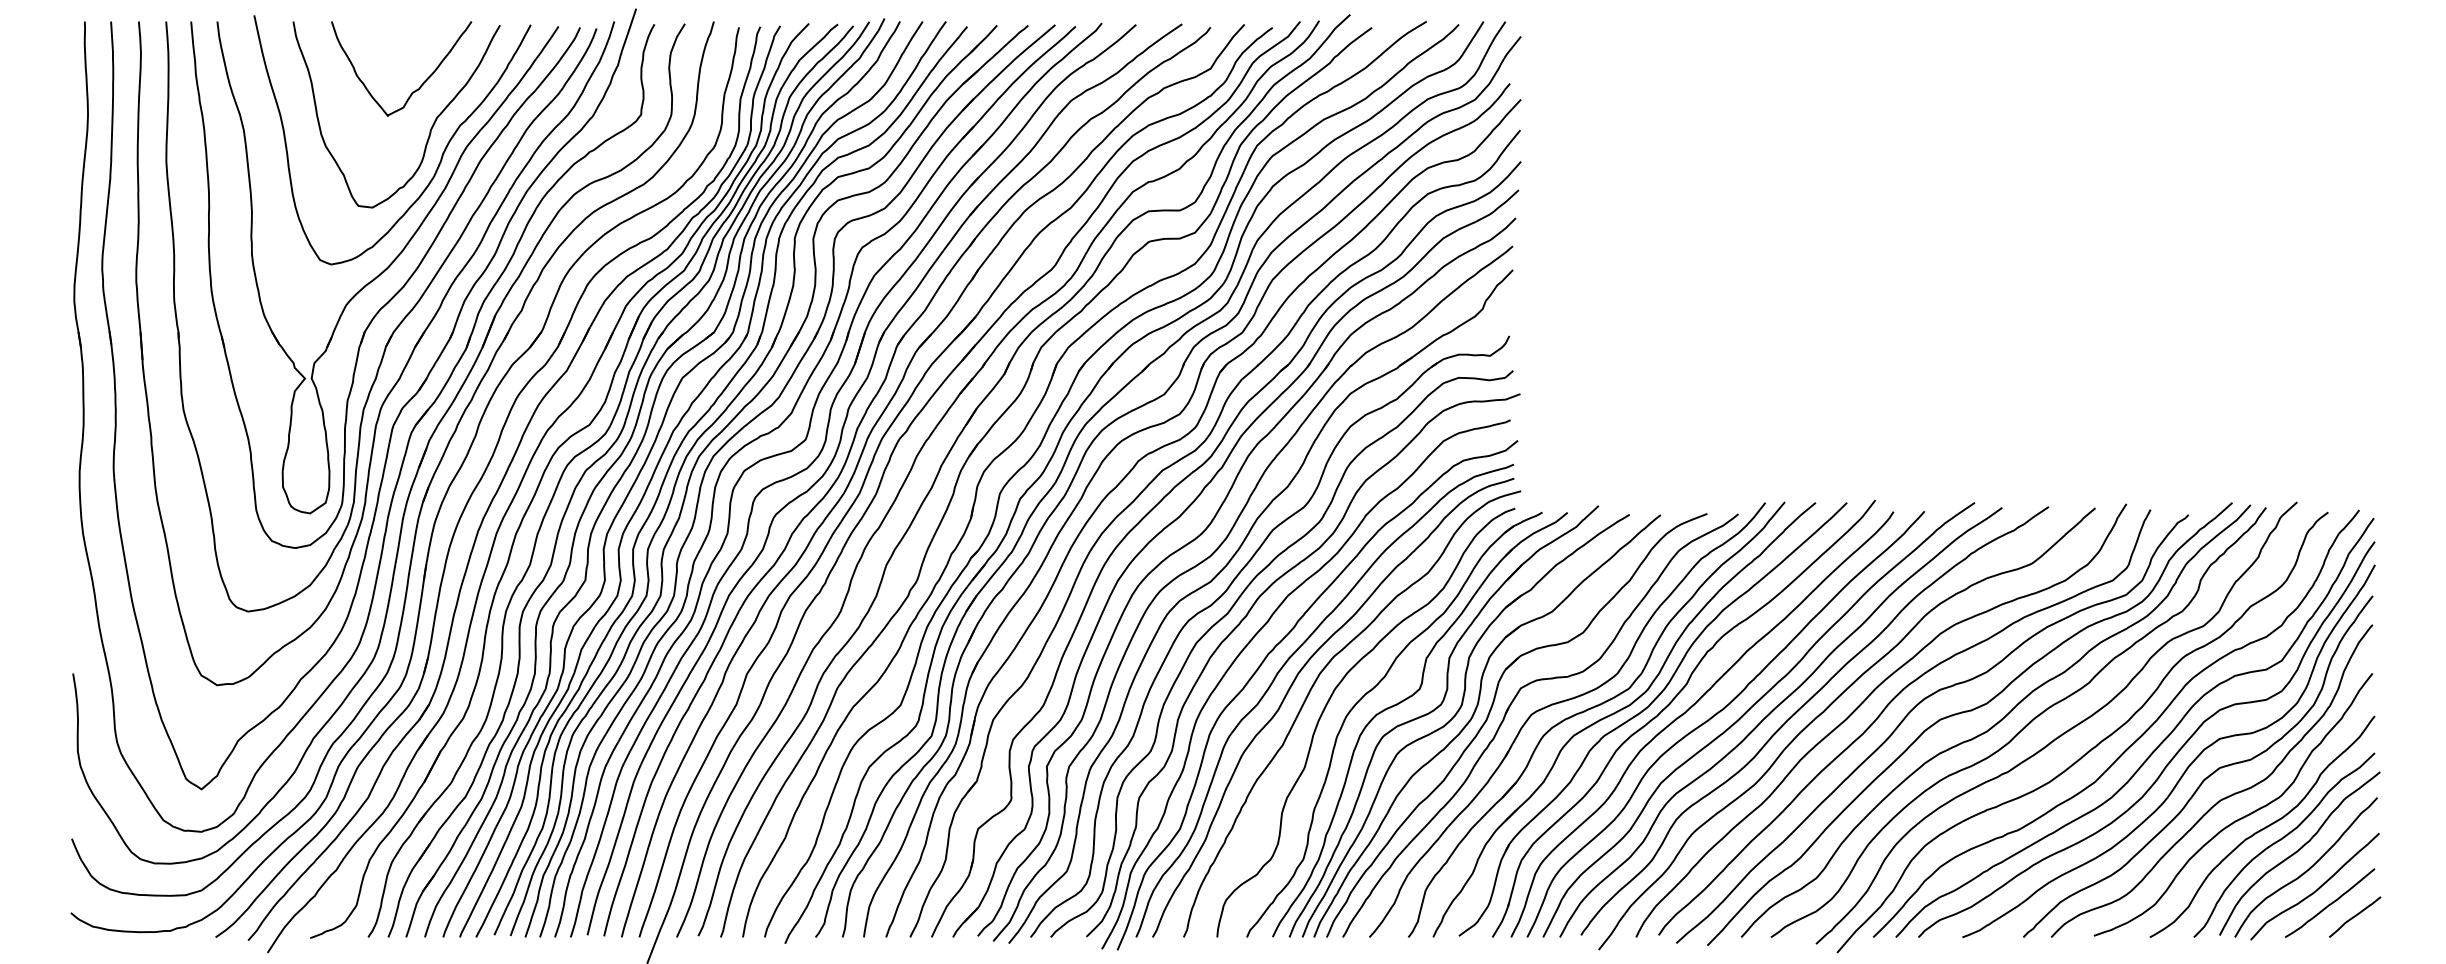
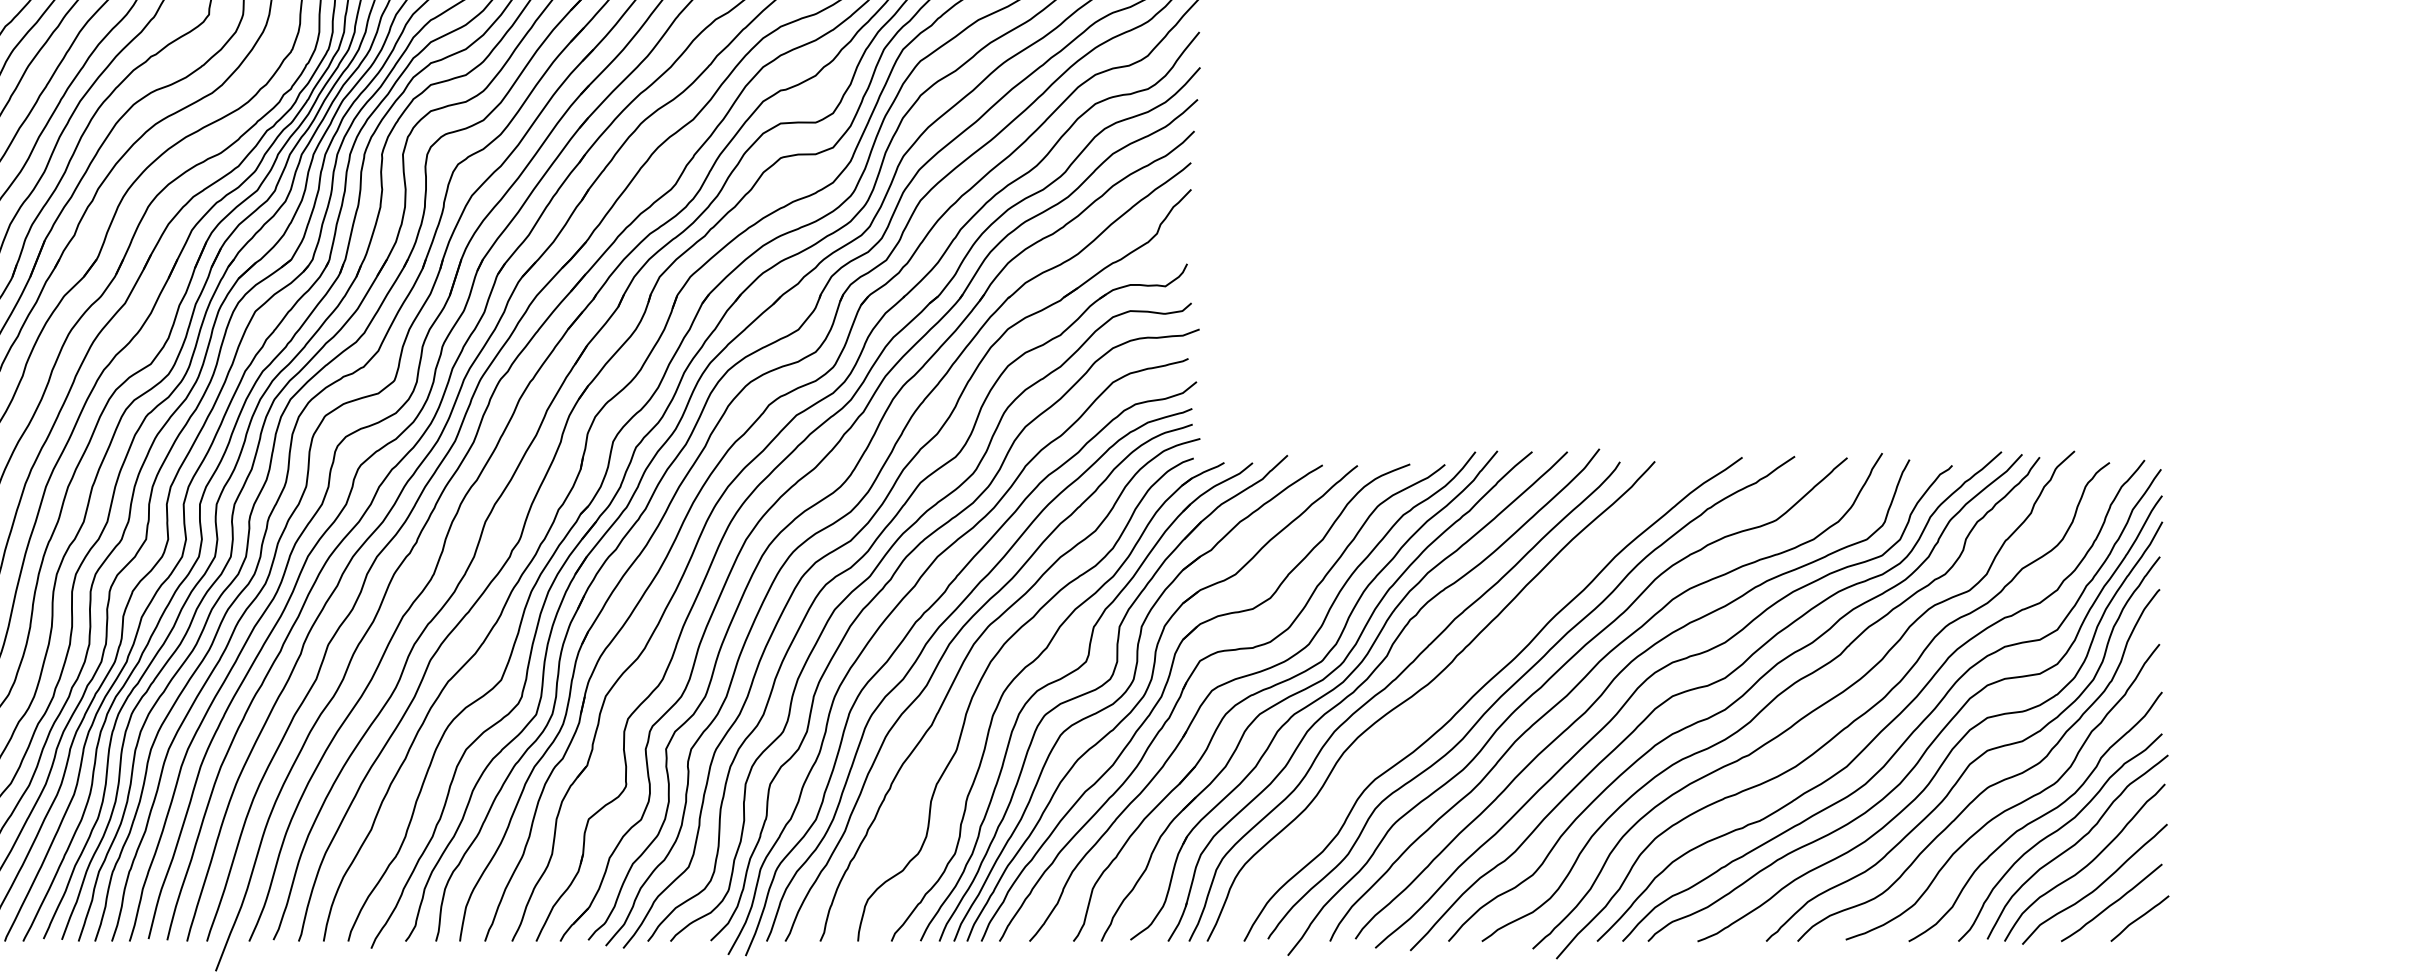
curve: (1749, 710) -> (1457, 685), removed

